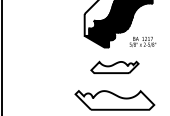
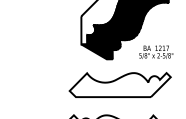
part: (114, 67) -> (119, 85), size x1.67

